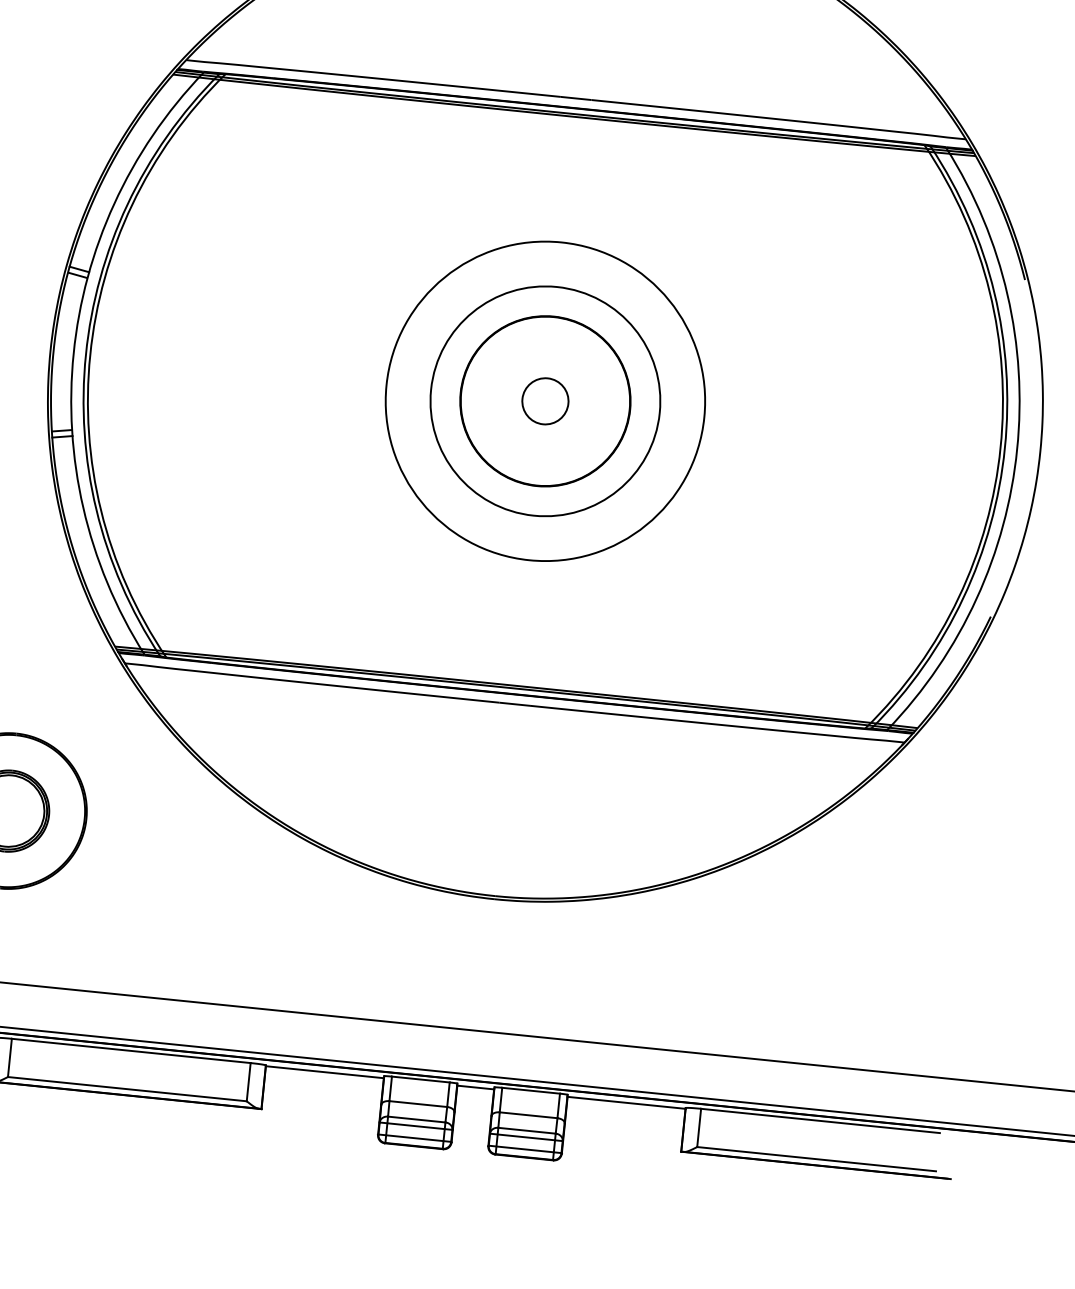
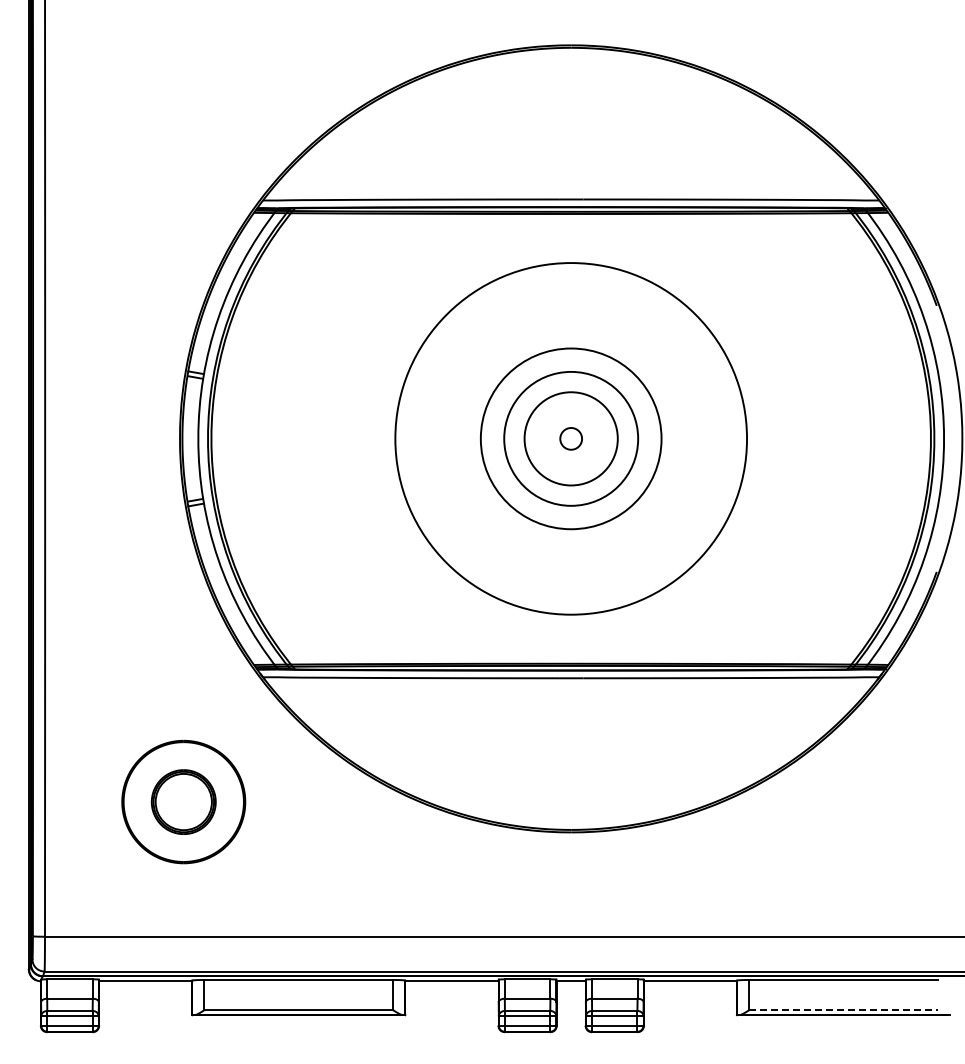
circle: (544, 400) -> (570, 438), size x0.7
circle: (544, 400) -> (570, 438), size x1.4
circle: (545, 400) -> (571, 438), size x0.6
line: (817, 1159) -> (844, 1010), solid -> dashed

